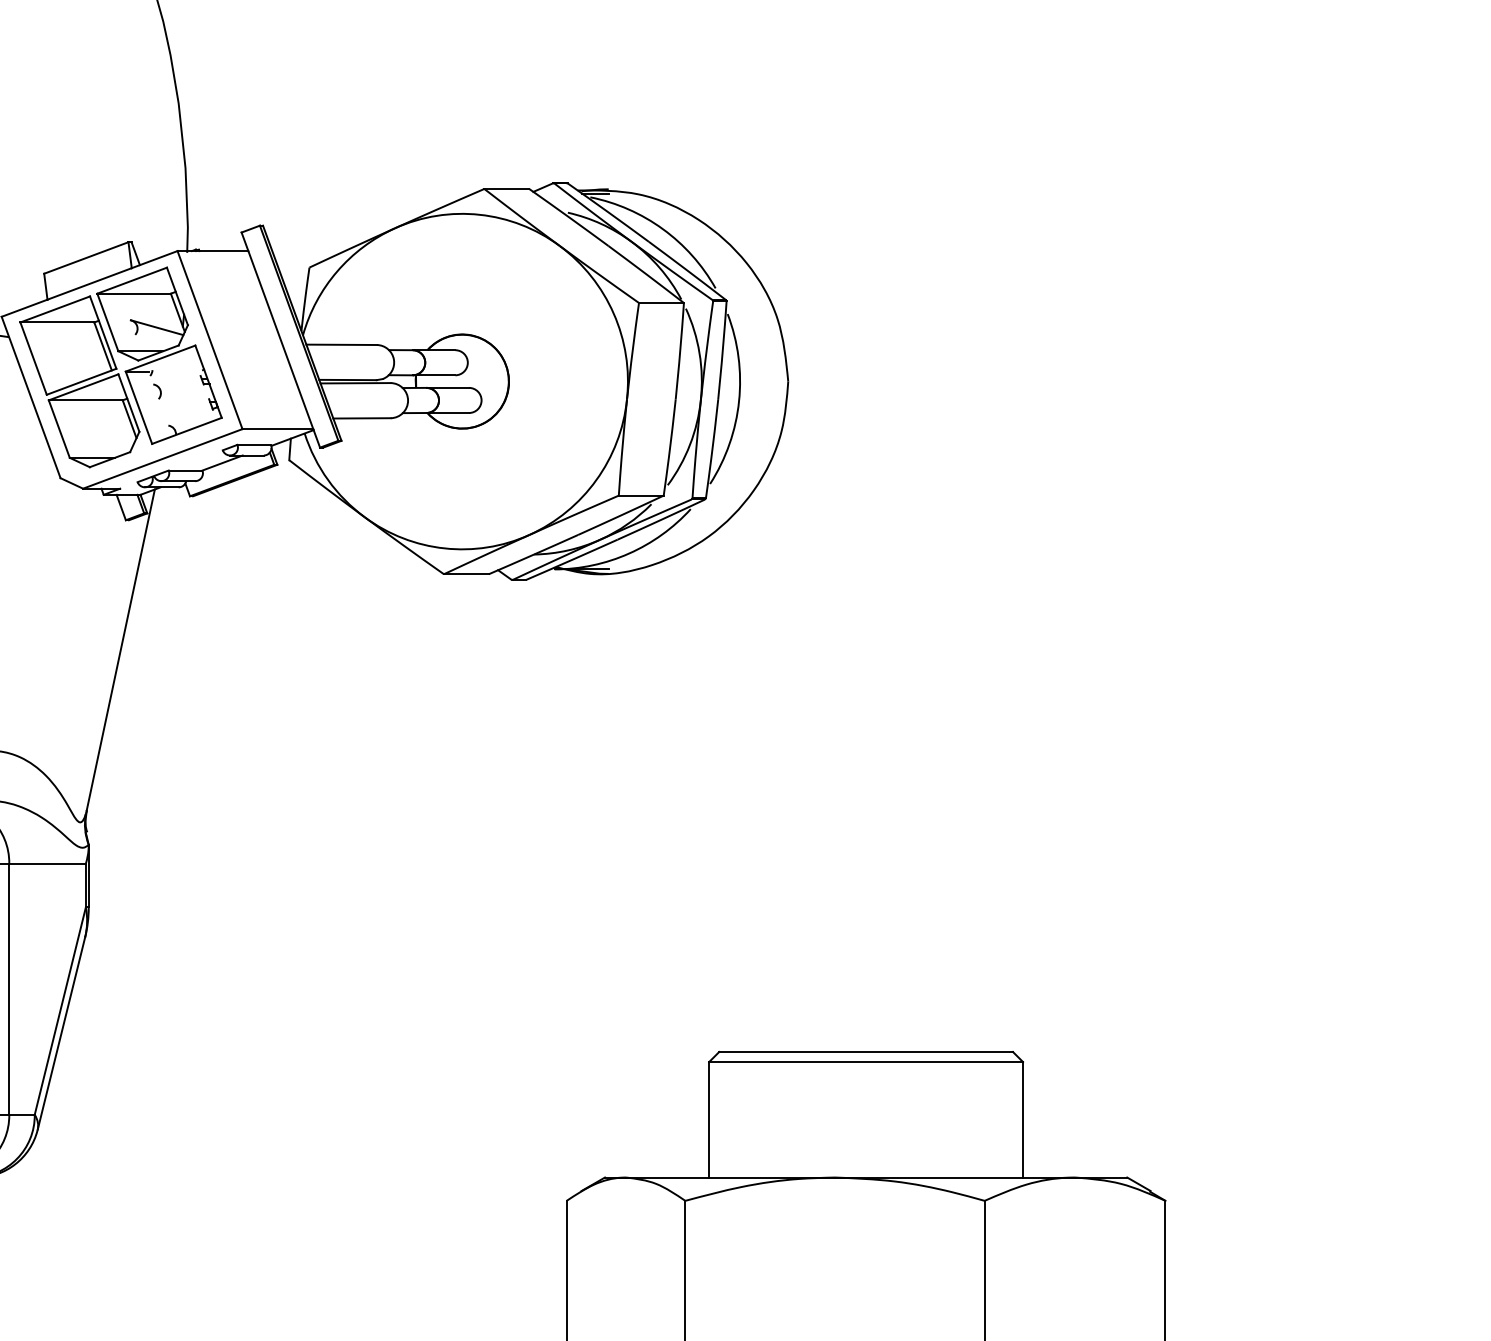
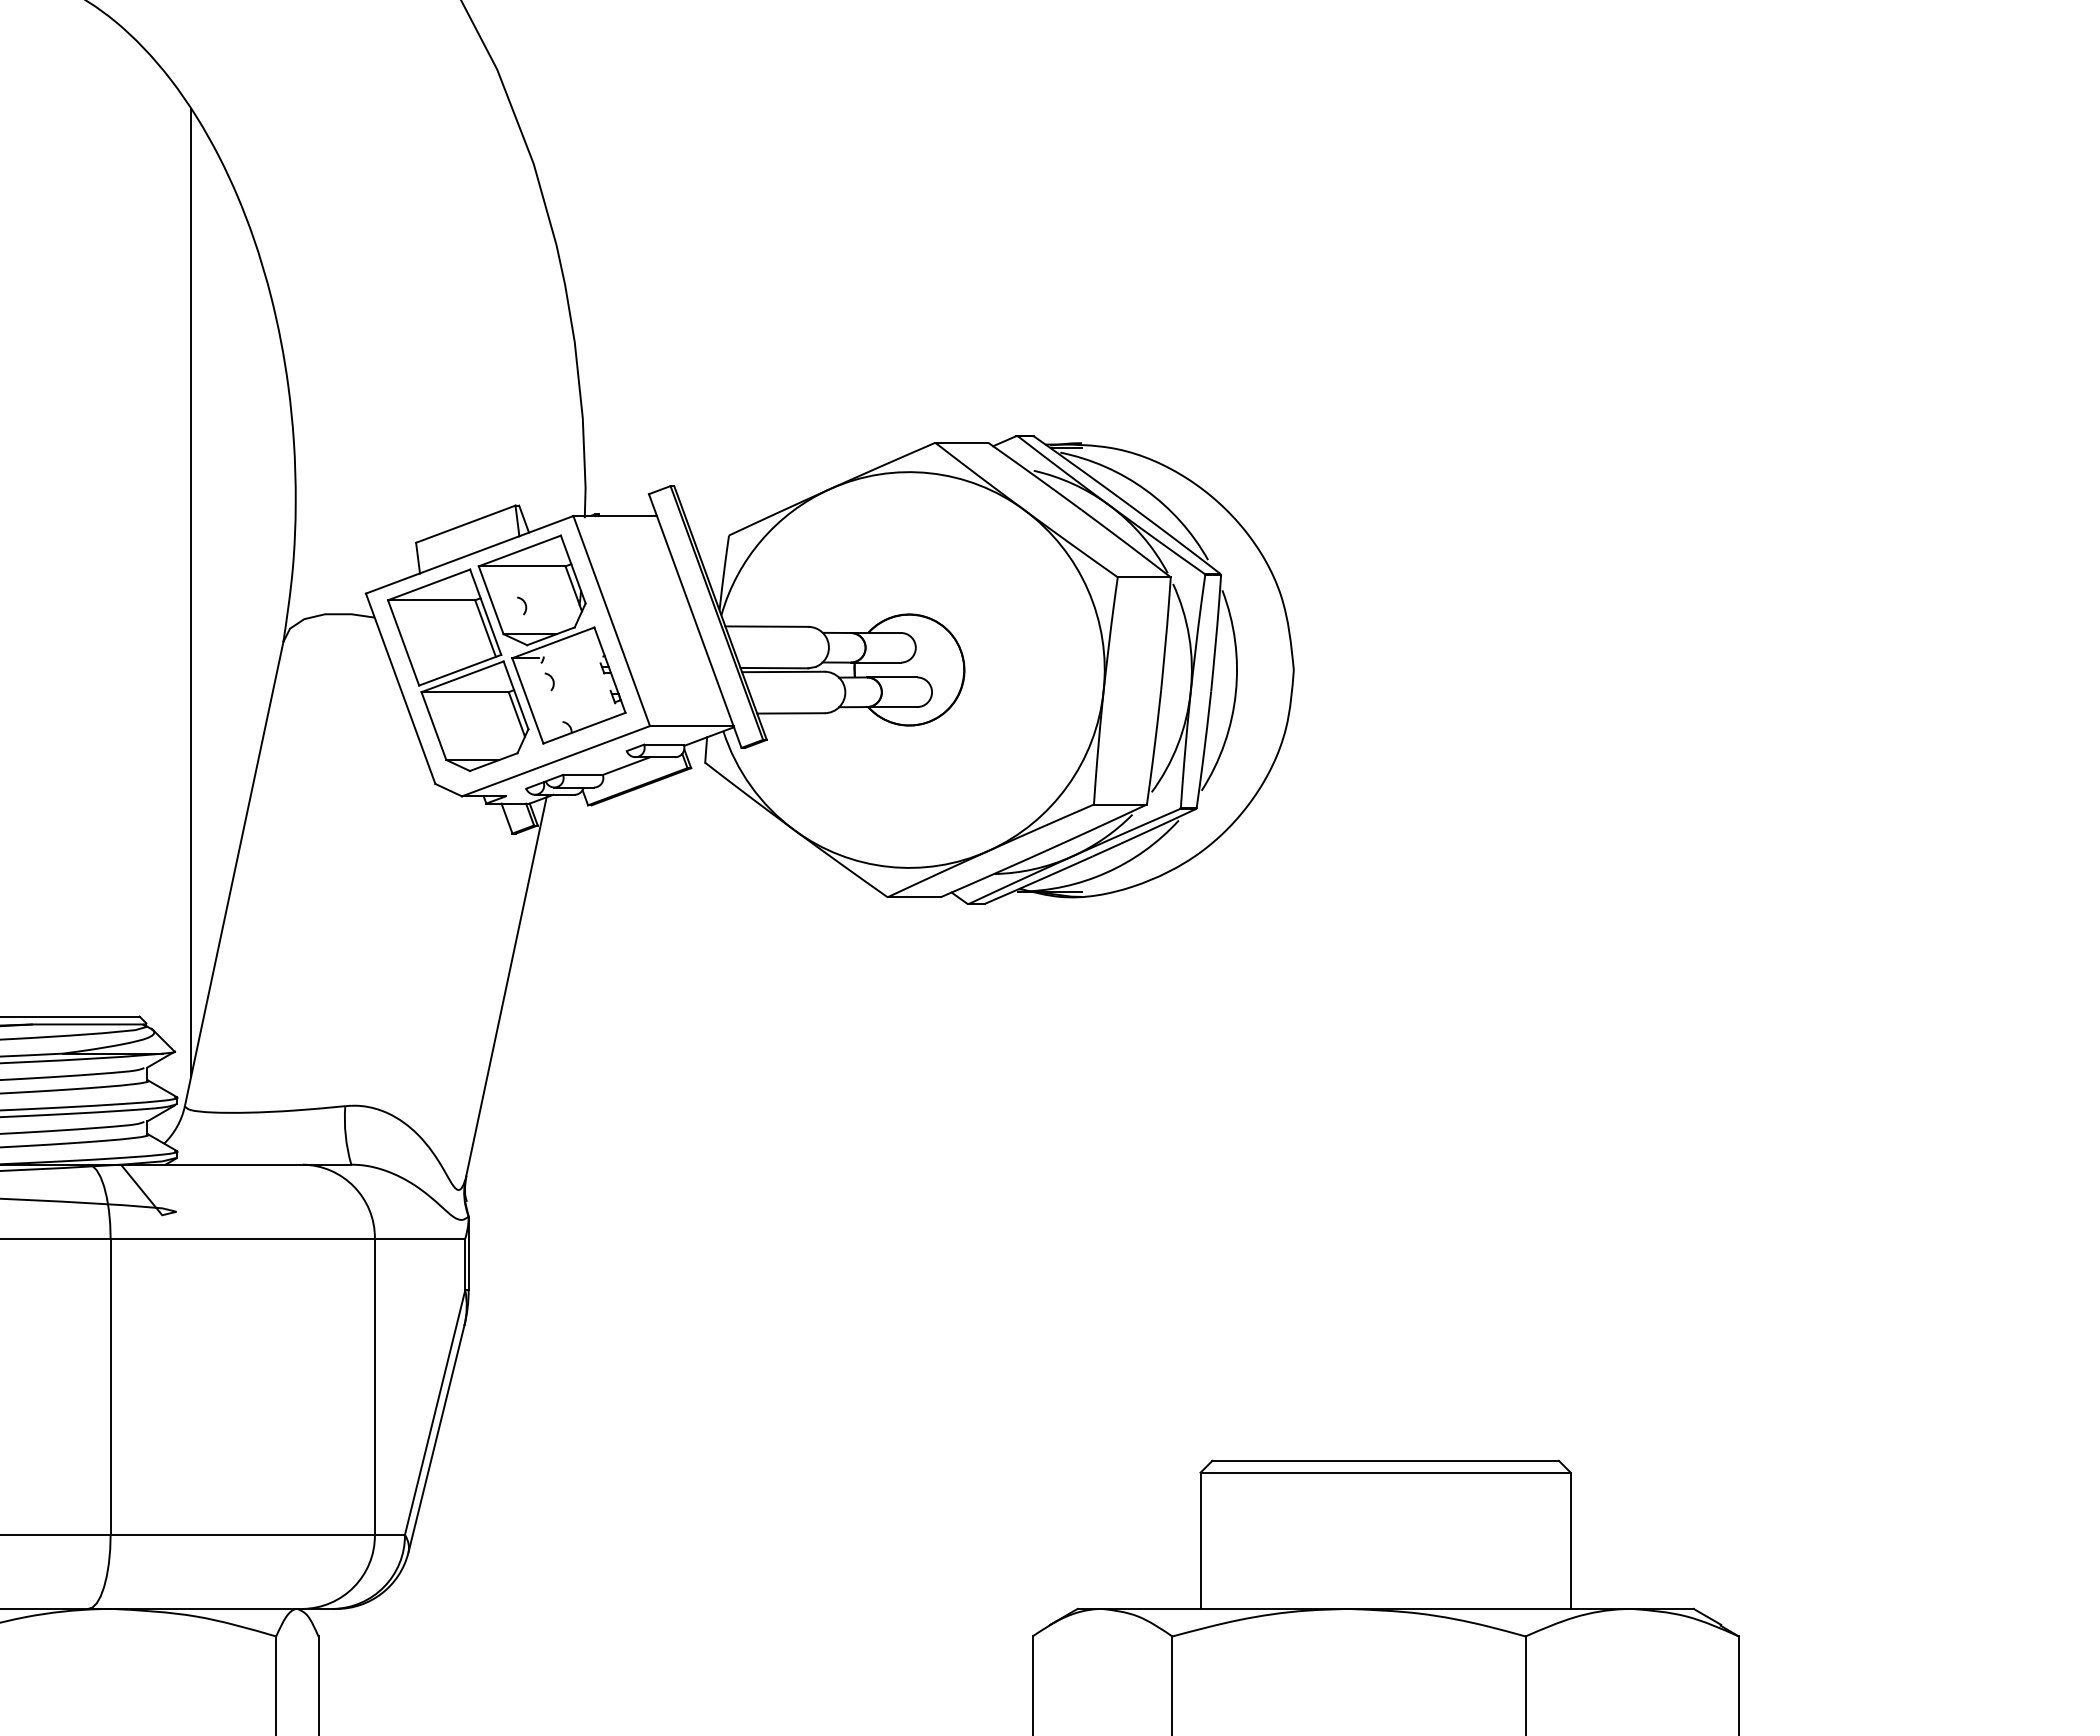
line: (157, 327) -> (549, 606), removed

